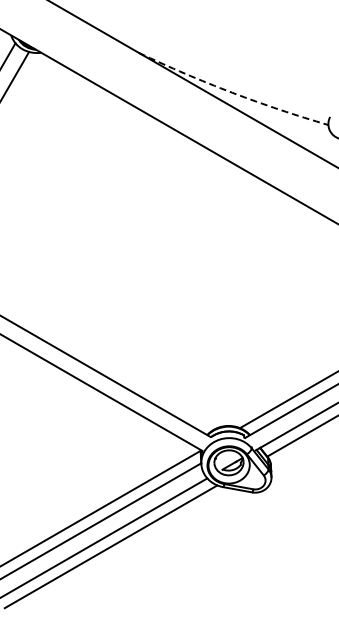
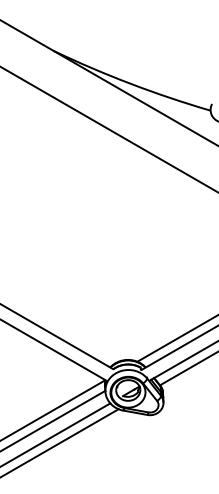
arc: (232, 92) -> (131, 83), dashed -> solid

